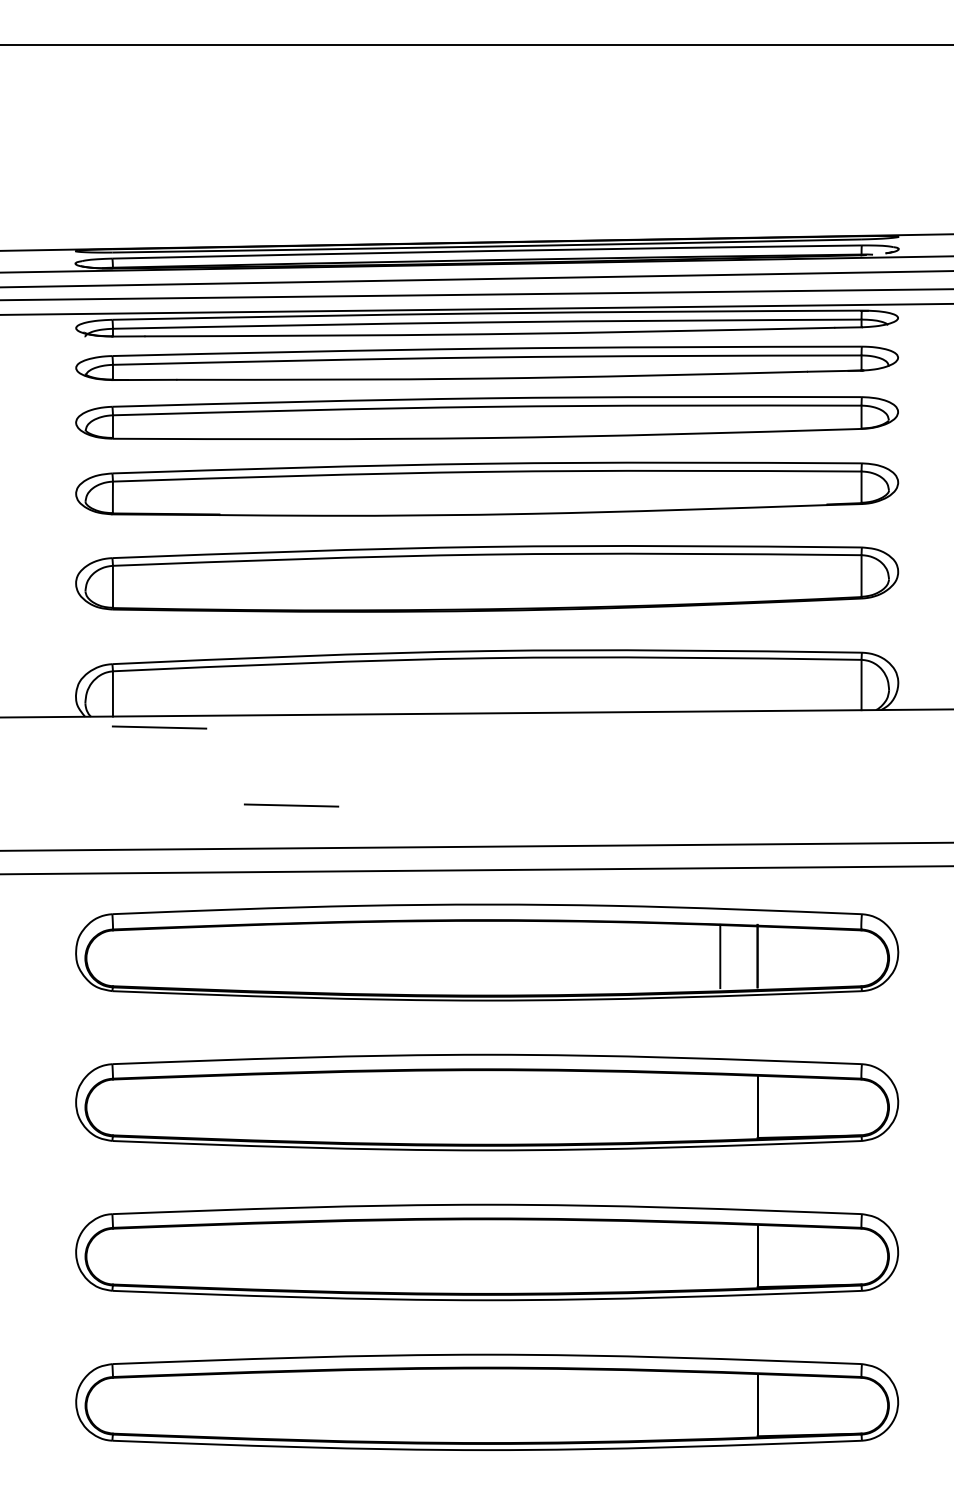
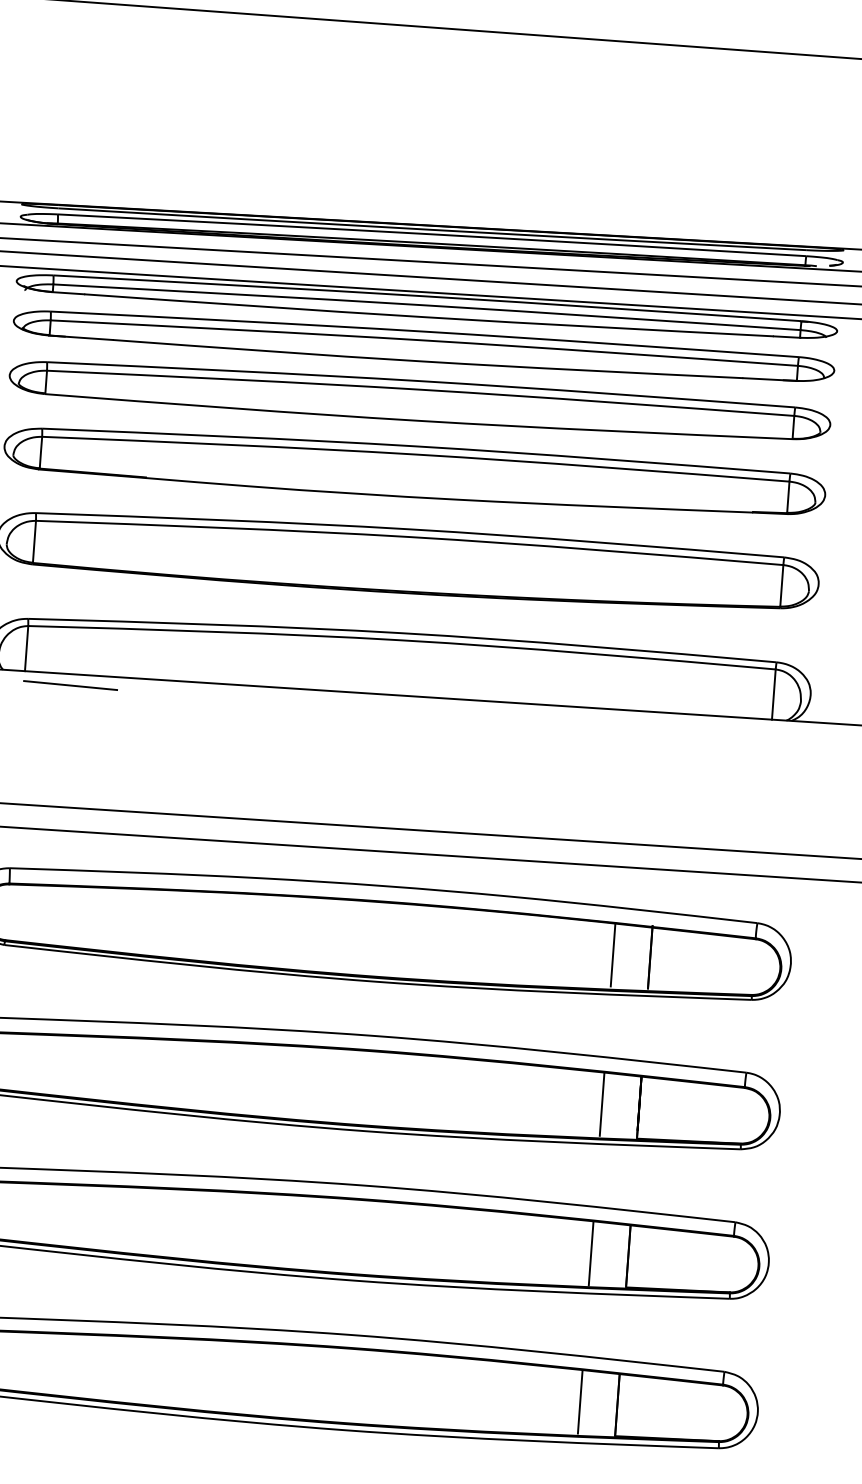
line: (291, 805) -> (196, 772), removed
line: (720, 1105) -> (602, 1103), added
line: (720, 1255) -> (591, 1253), added
line: (720, 1404) -> (580, 1401), added

